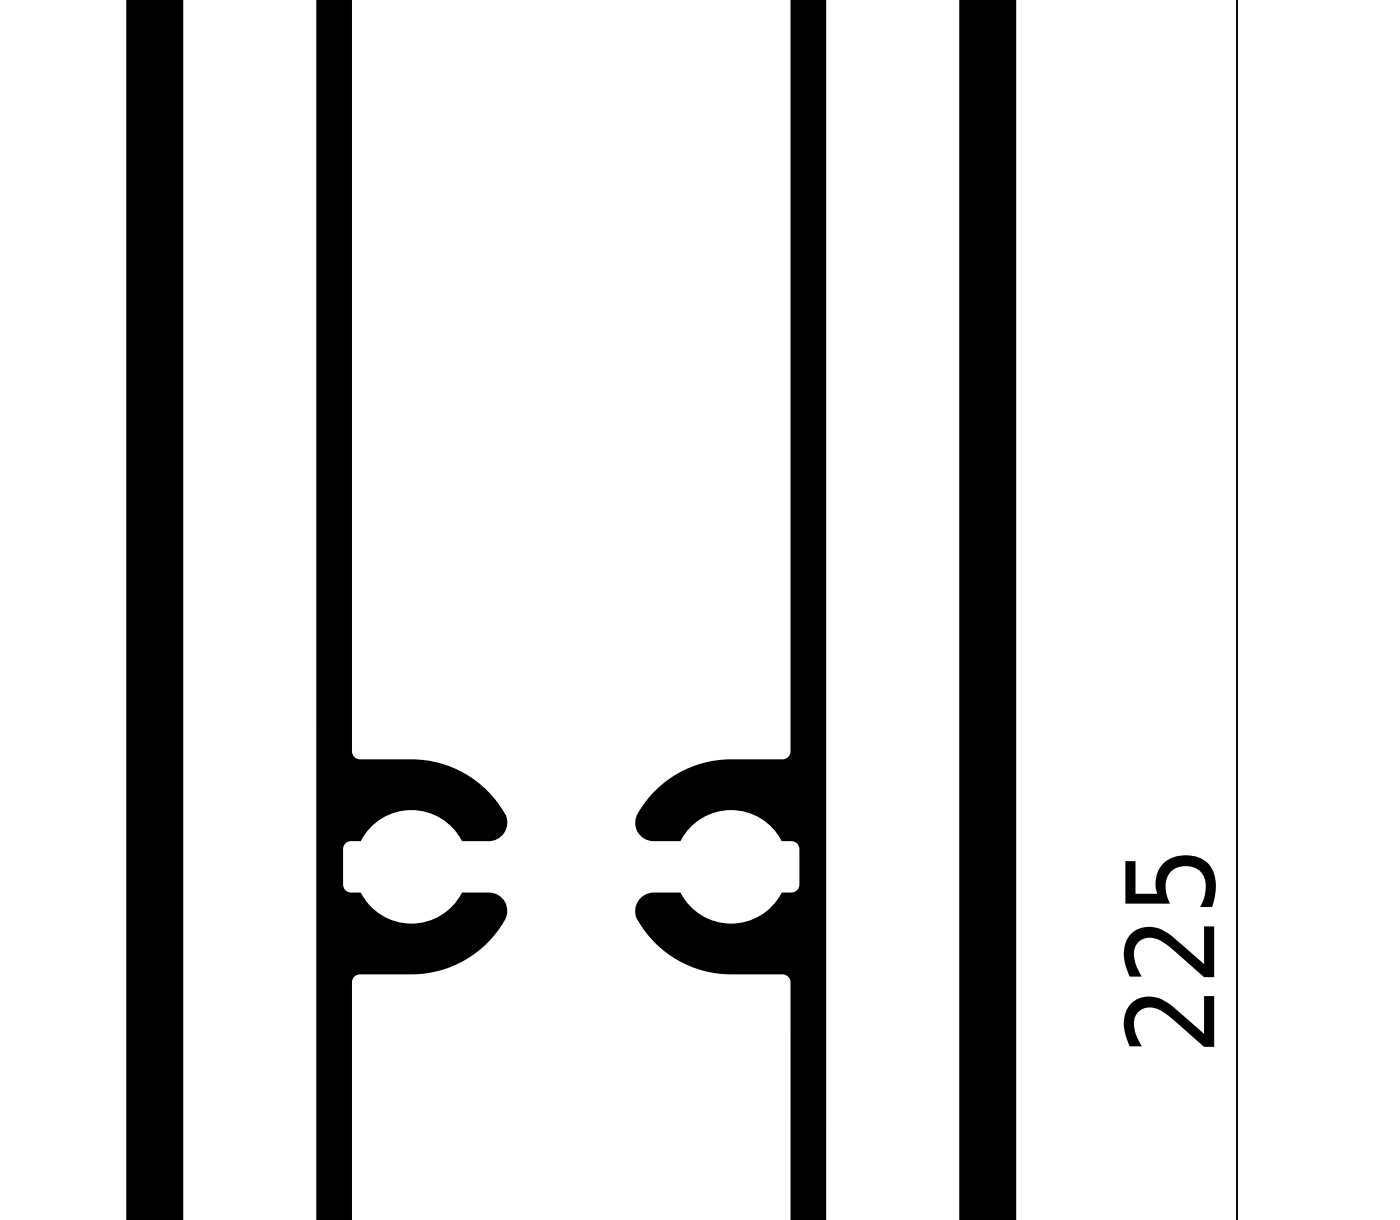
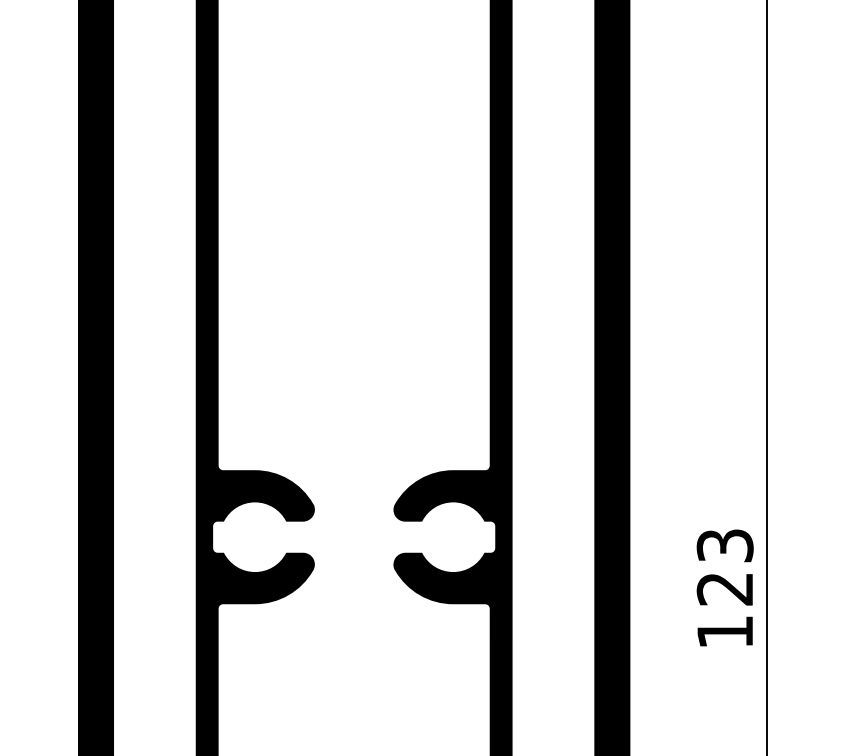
text: (1168, 949) -> (724, 588), 225 -> 123

